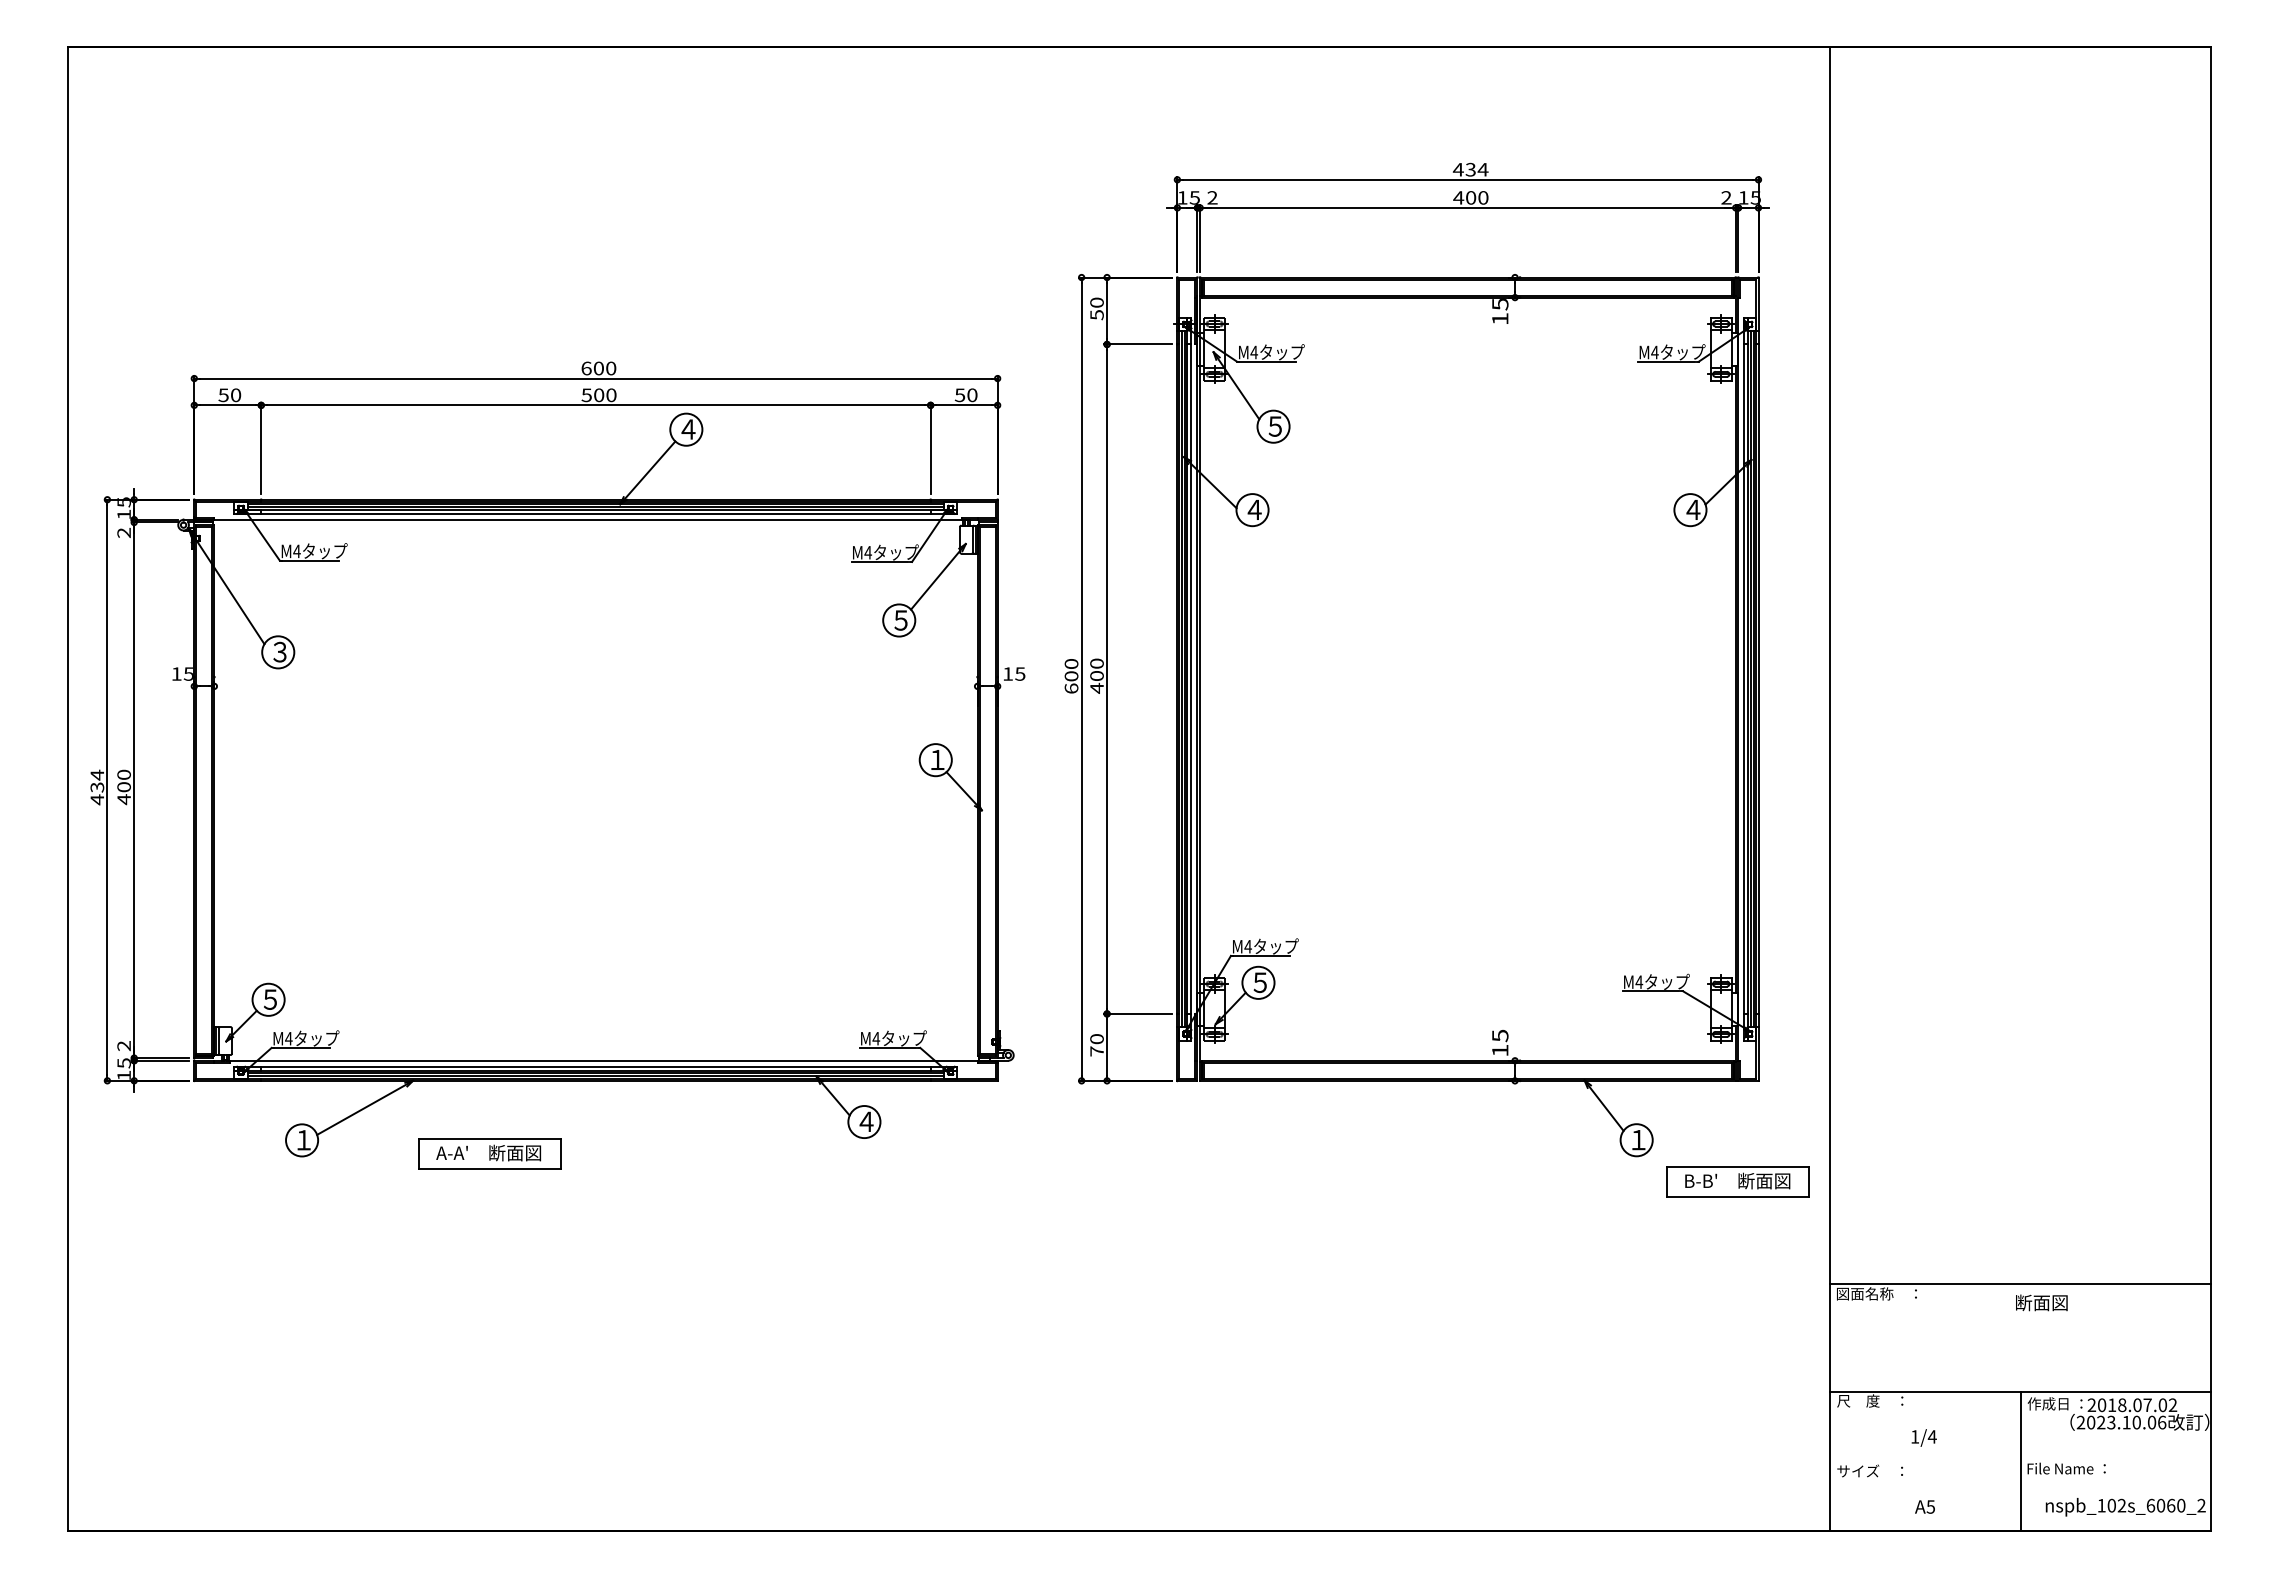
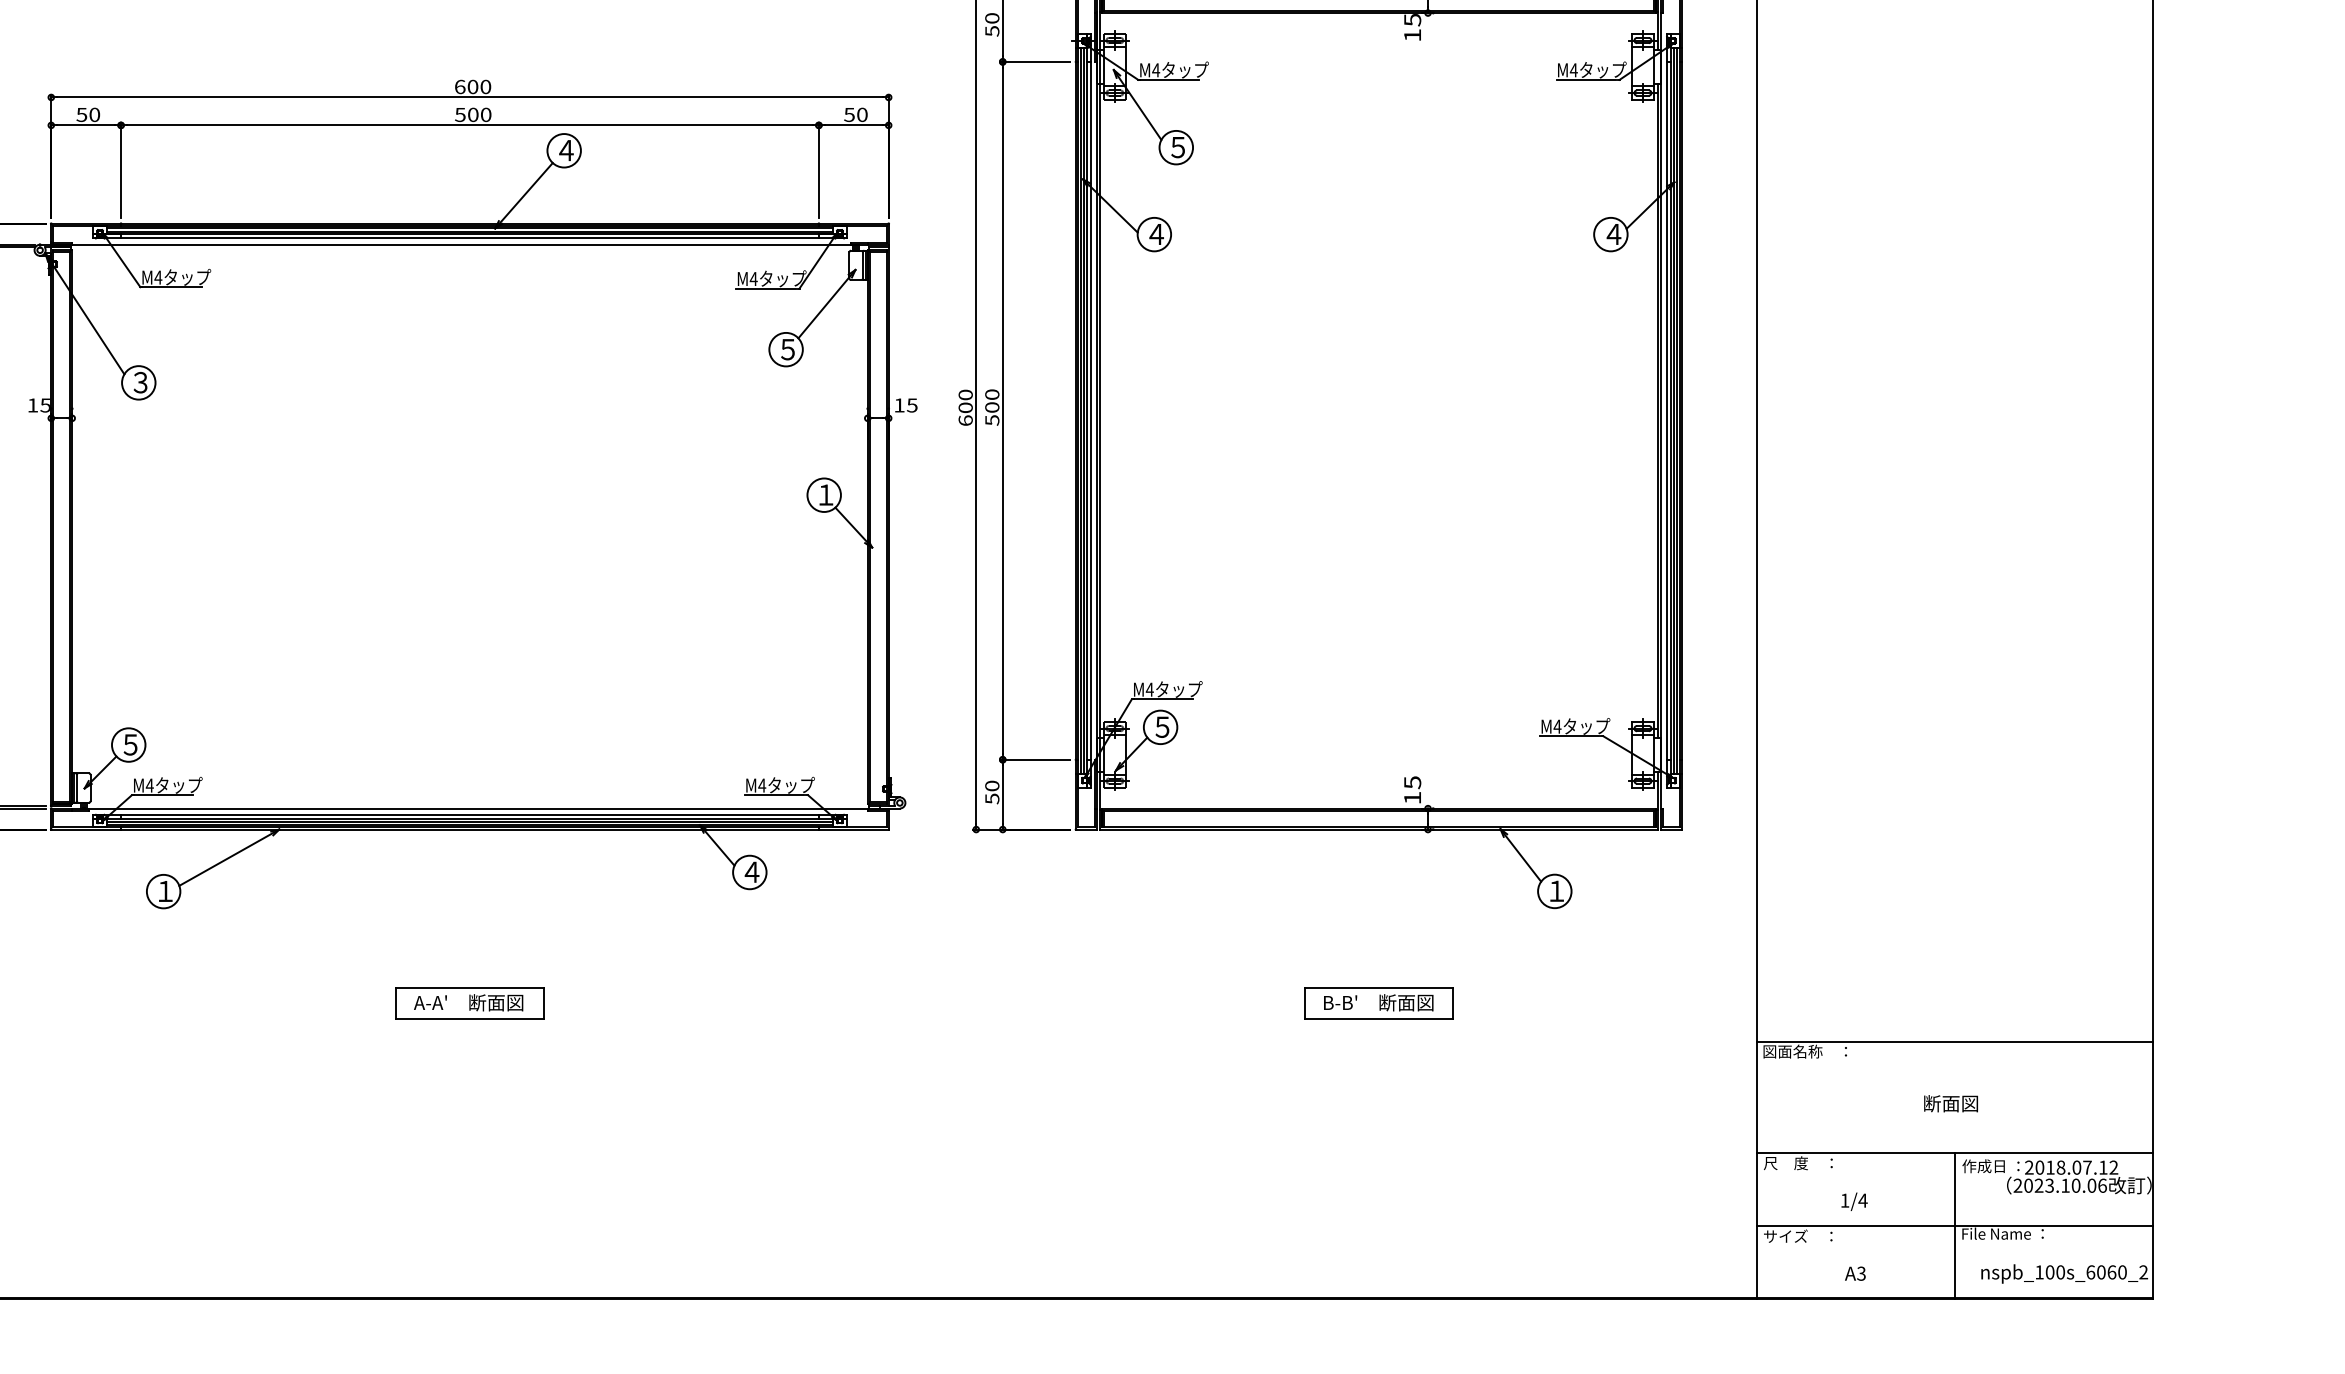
text: (1096, 687) -> (991, 419), 400 -> 500
text: (1096, 1051) -> (991, 798), 70 -> 50
part: (489, 1153) -> (469, 1003), moved
part: (1737, 1181) -> (1378, 1003), moved
text: (2041, 1302) -> (1950, 1103), moved
text: (2162, 1405) -> (2102, 1167), 2018.07.02 -> 2018.07.12
line: (2020, 1461) -> (1954, 1226), added
text: (2121, 1505) -> (2060, 1272), nspb_102s_6060_2 -> nspb_100s_6060_2
text: (1930, 1506) -> (1861, 1273), A5 -> A3

